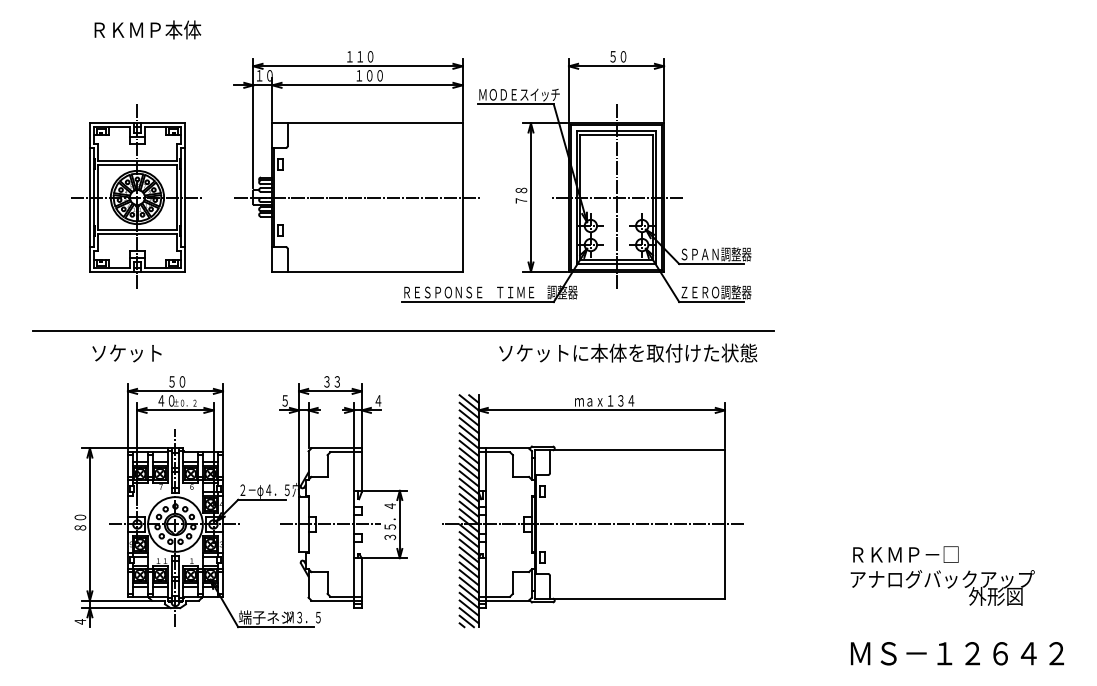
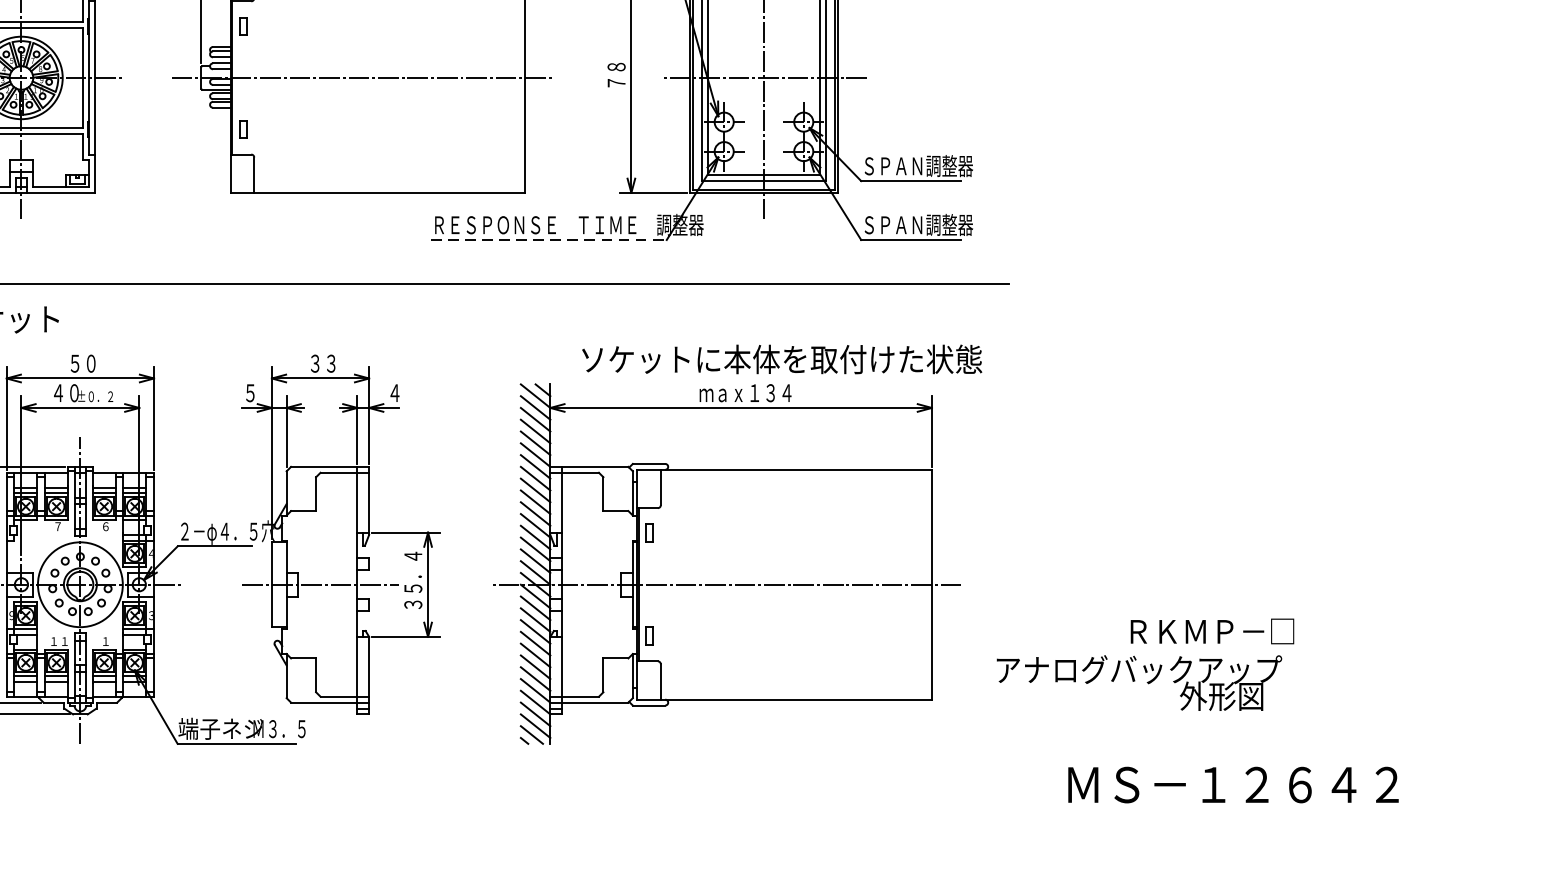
text: (700, 292) -> (894, 225), ＺＥＲＯ調整器 -> ＳＰＡＮ調整器
line: (478, 302) -> (550, 240), solid -> dashed
text: (628, 352) -> (782, 358), moved
text: (942, 587) -> (1139, 682), moved
text: (957, 653) -> (1233, 784), moved

